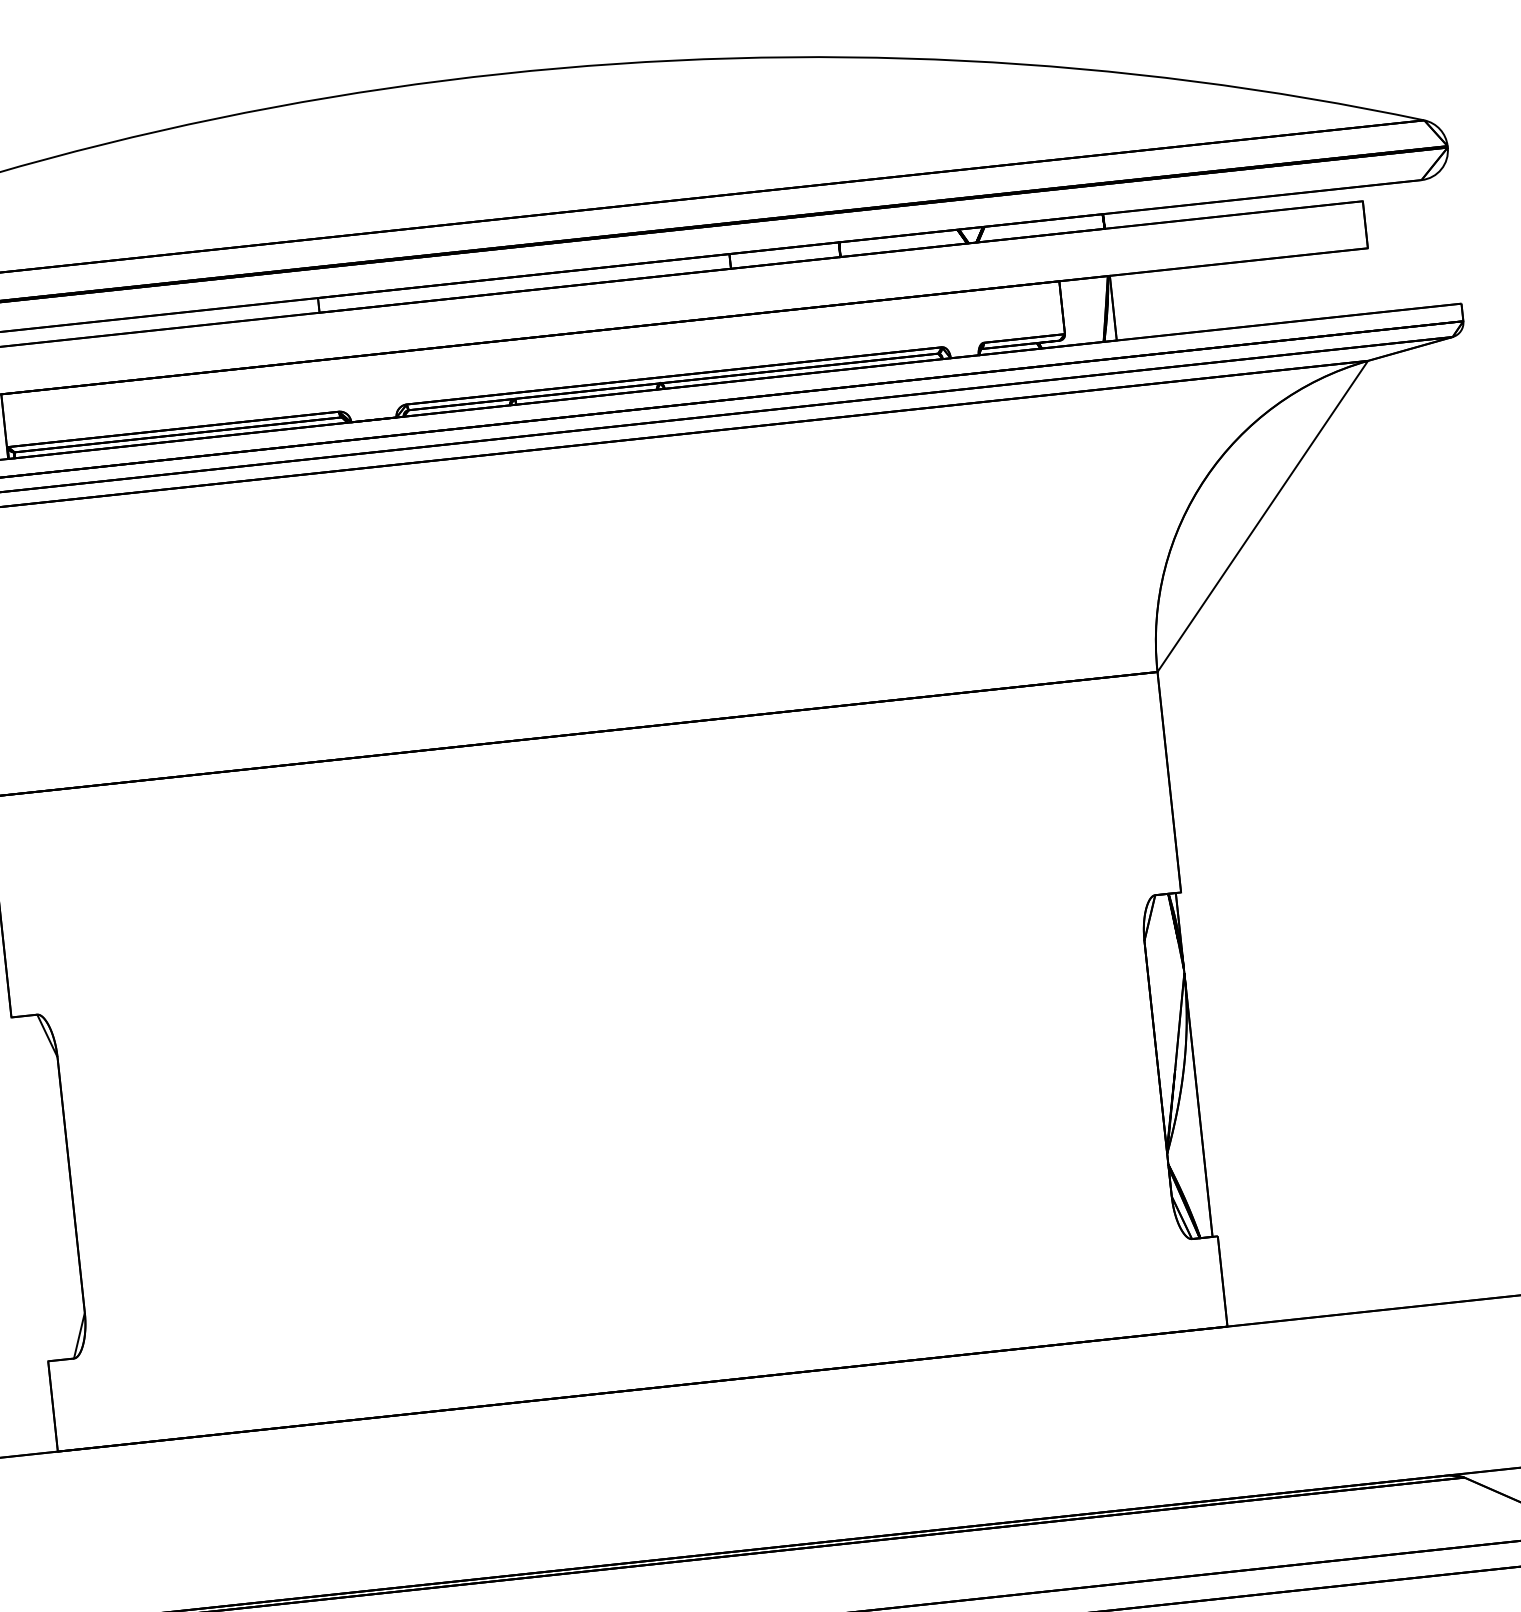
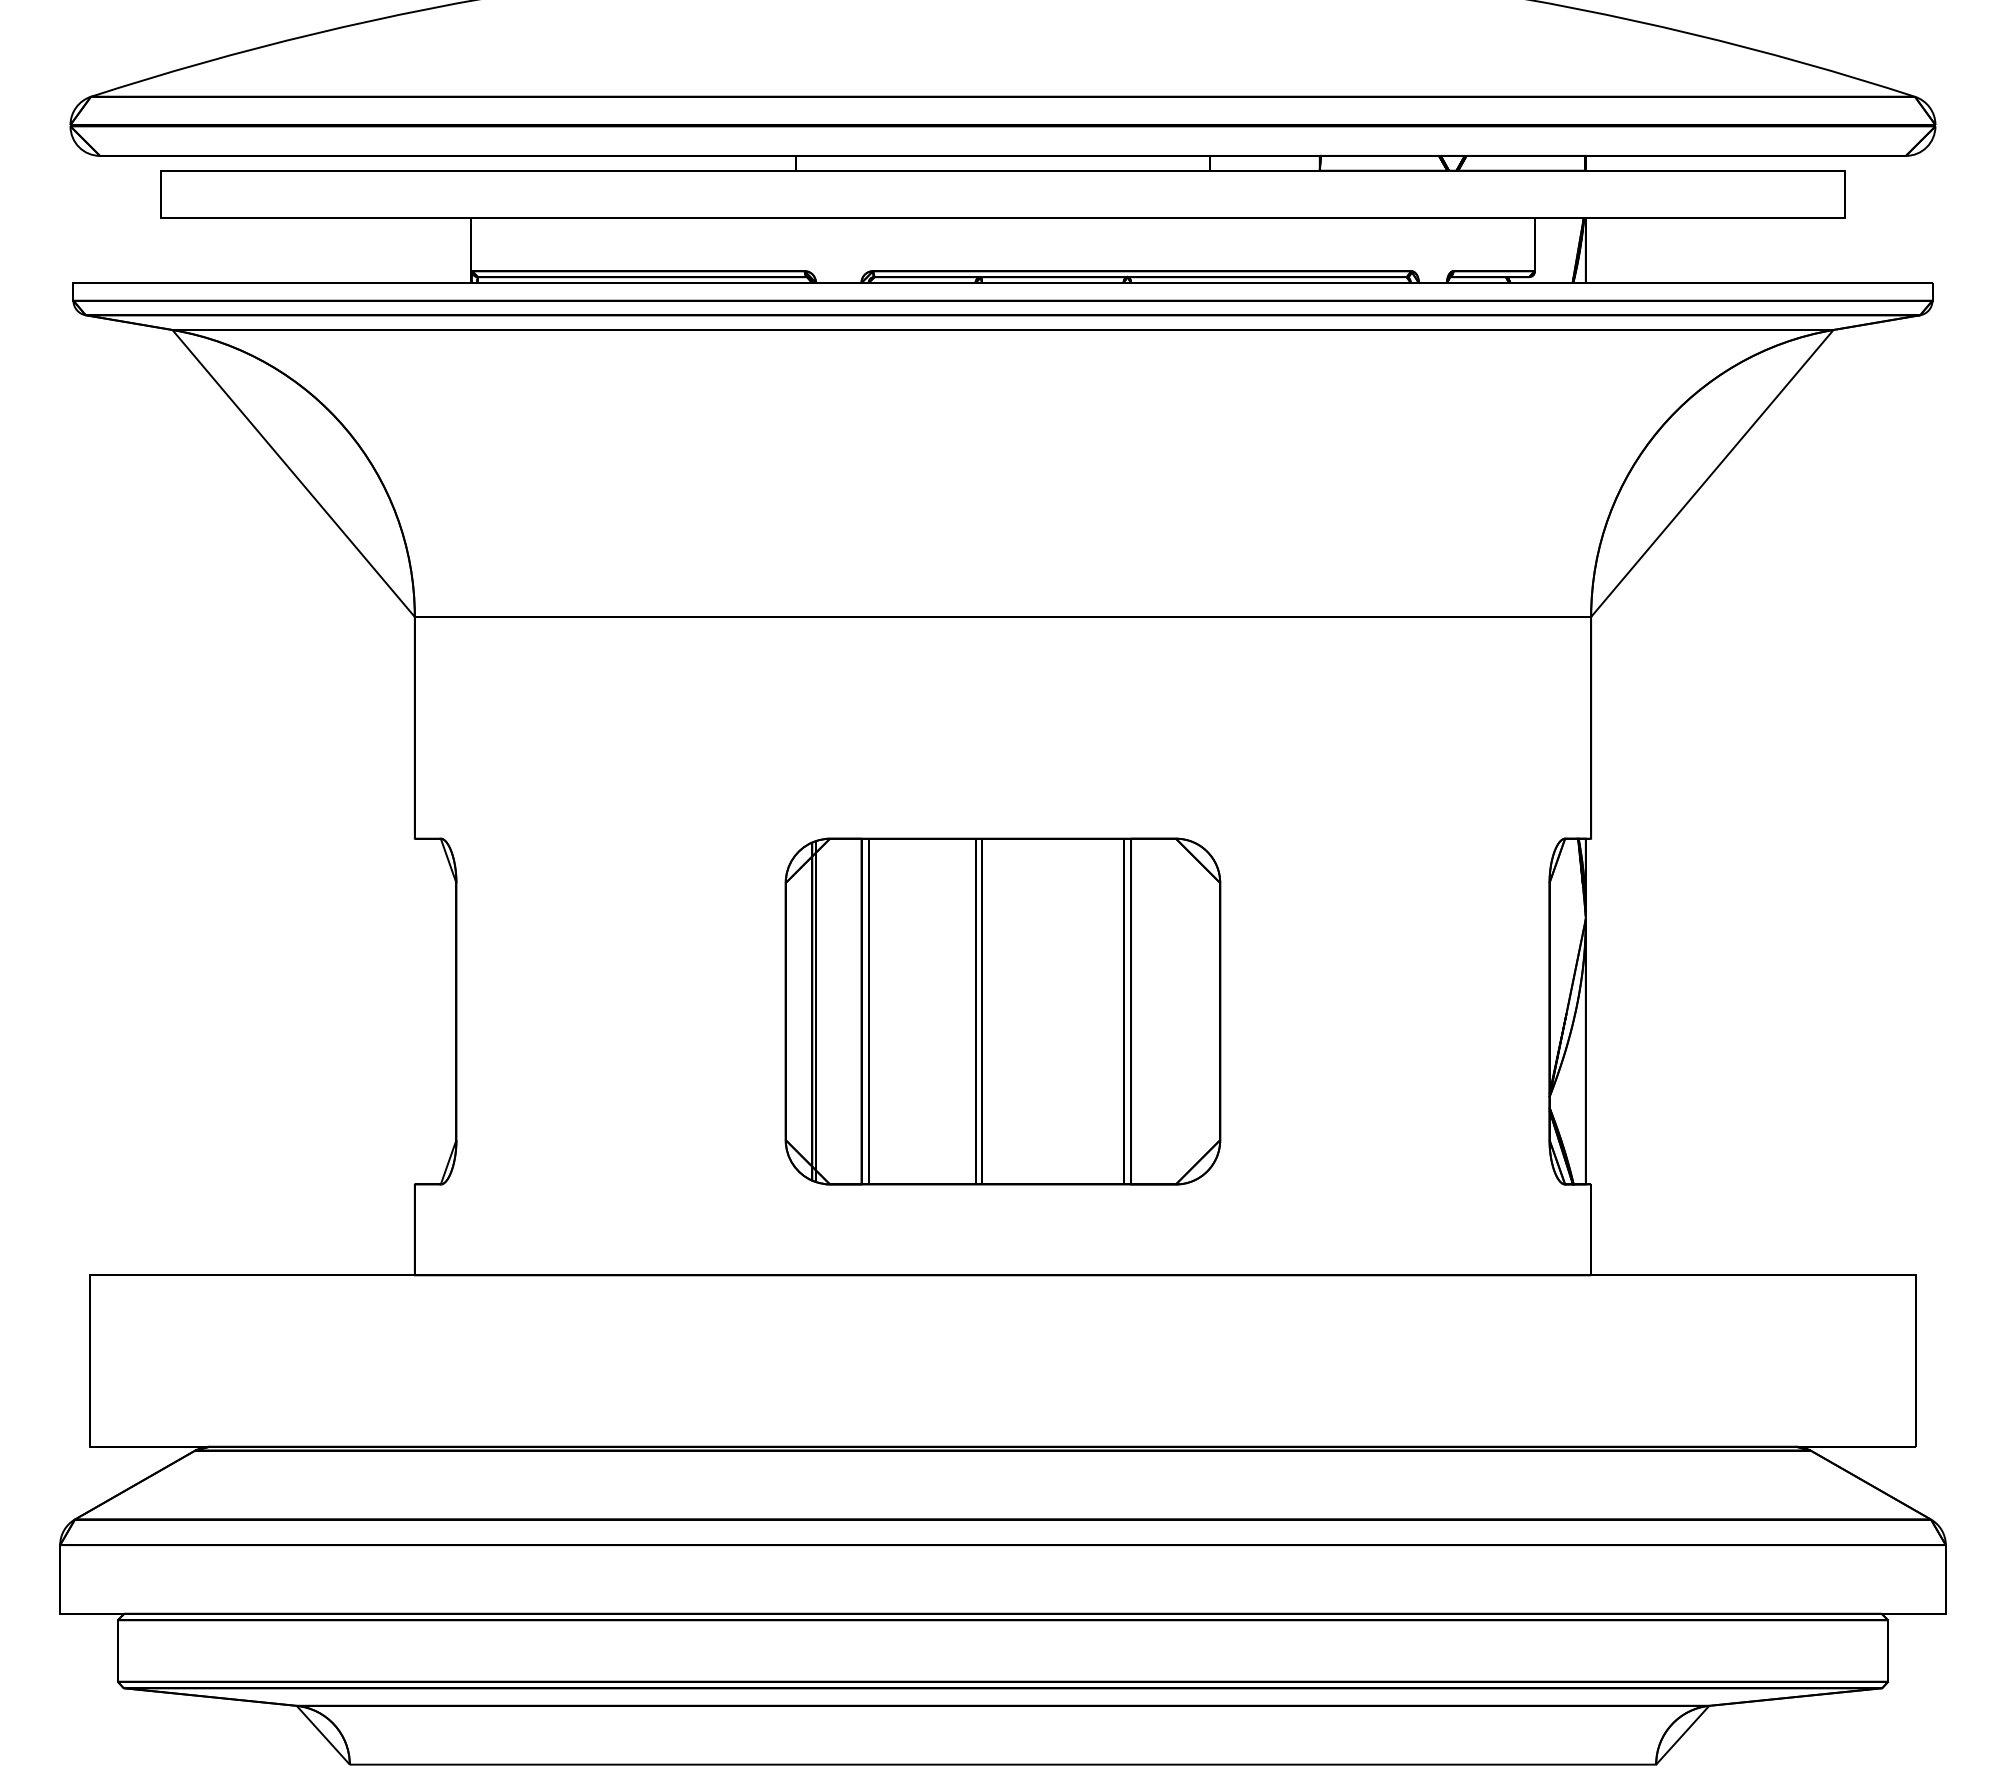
part: (614, 1126) -> (1002, 1011), added

